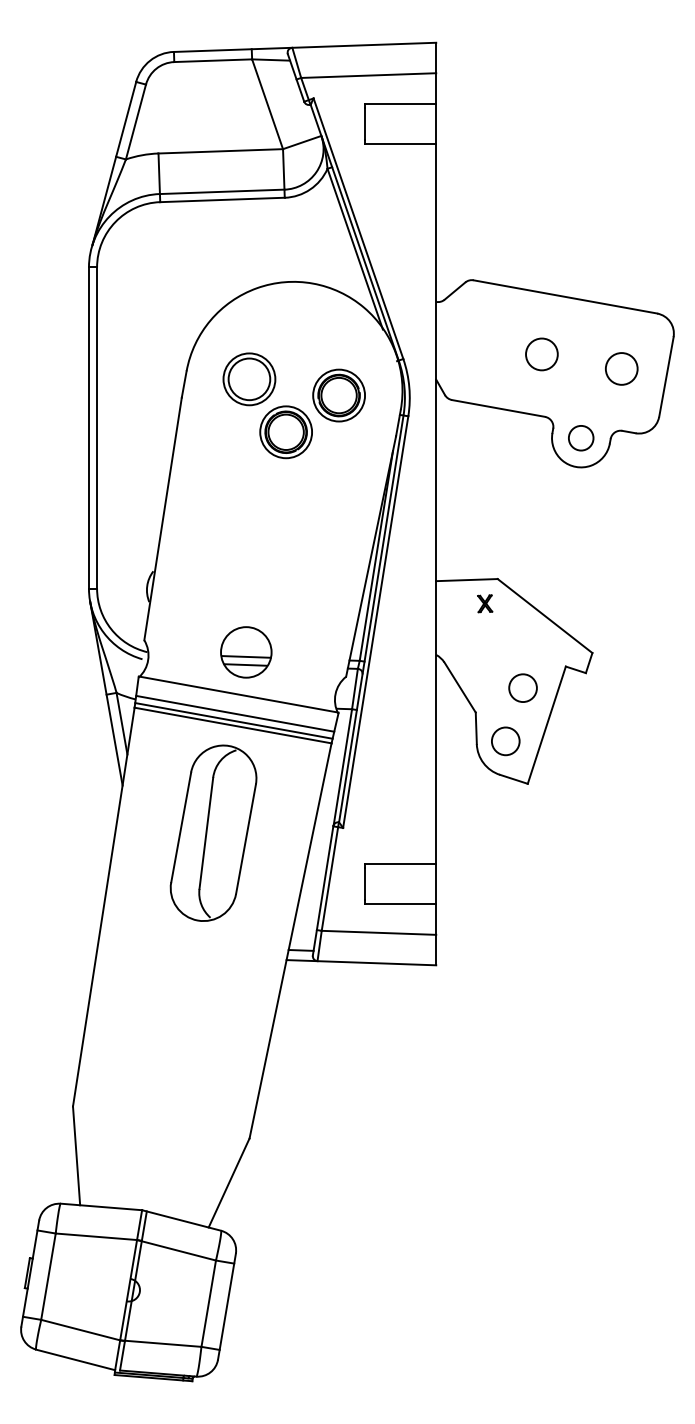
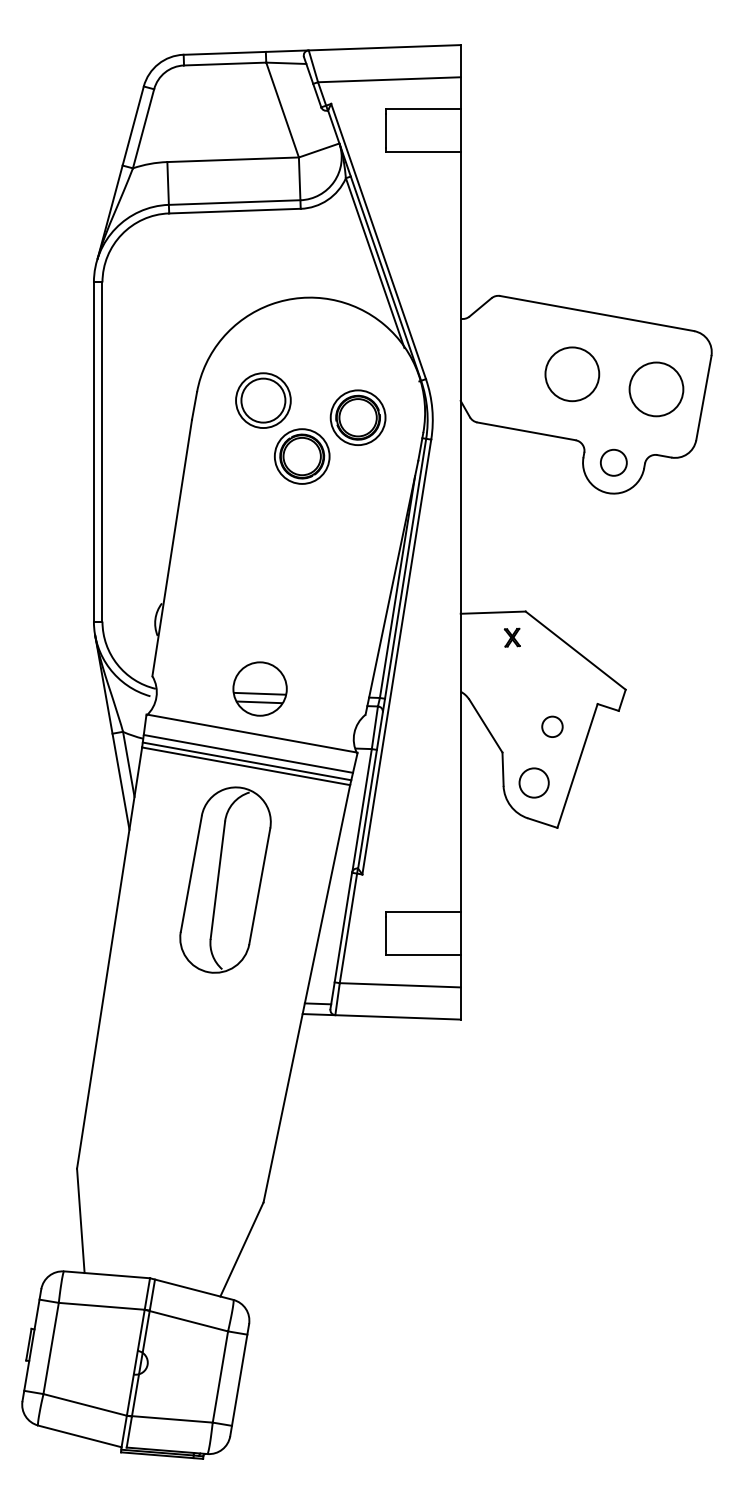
circle: (542, 354) -> (572, 374), size x1.6
circle: (621, 368) -> (656, 389), size x1.6
circle: (523, 687) -> (552, 726), size x0.7

